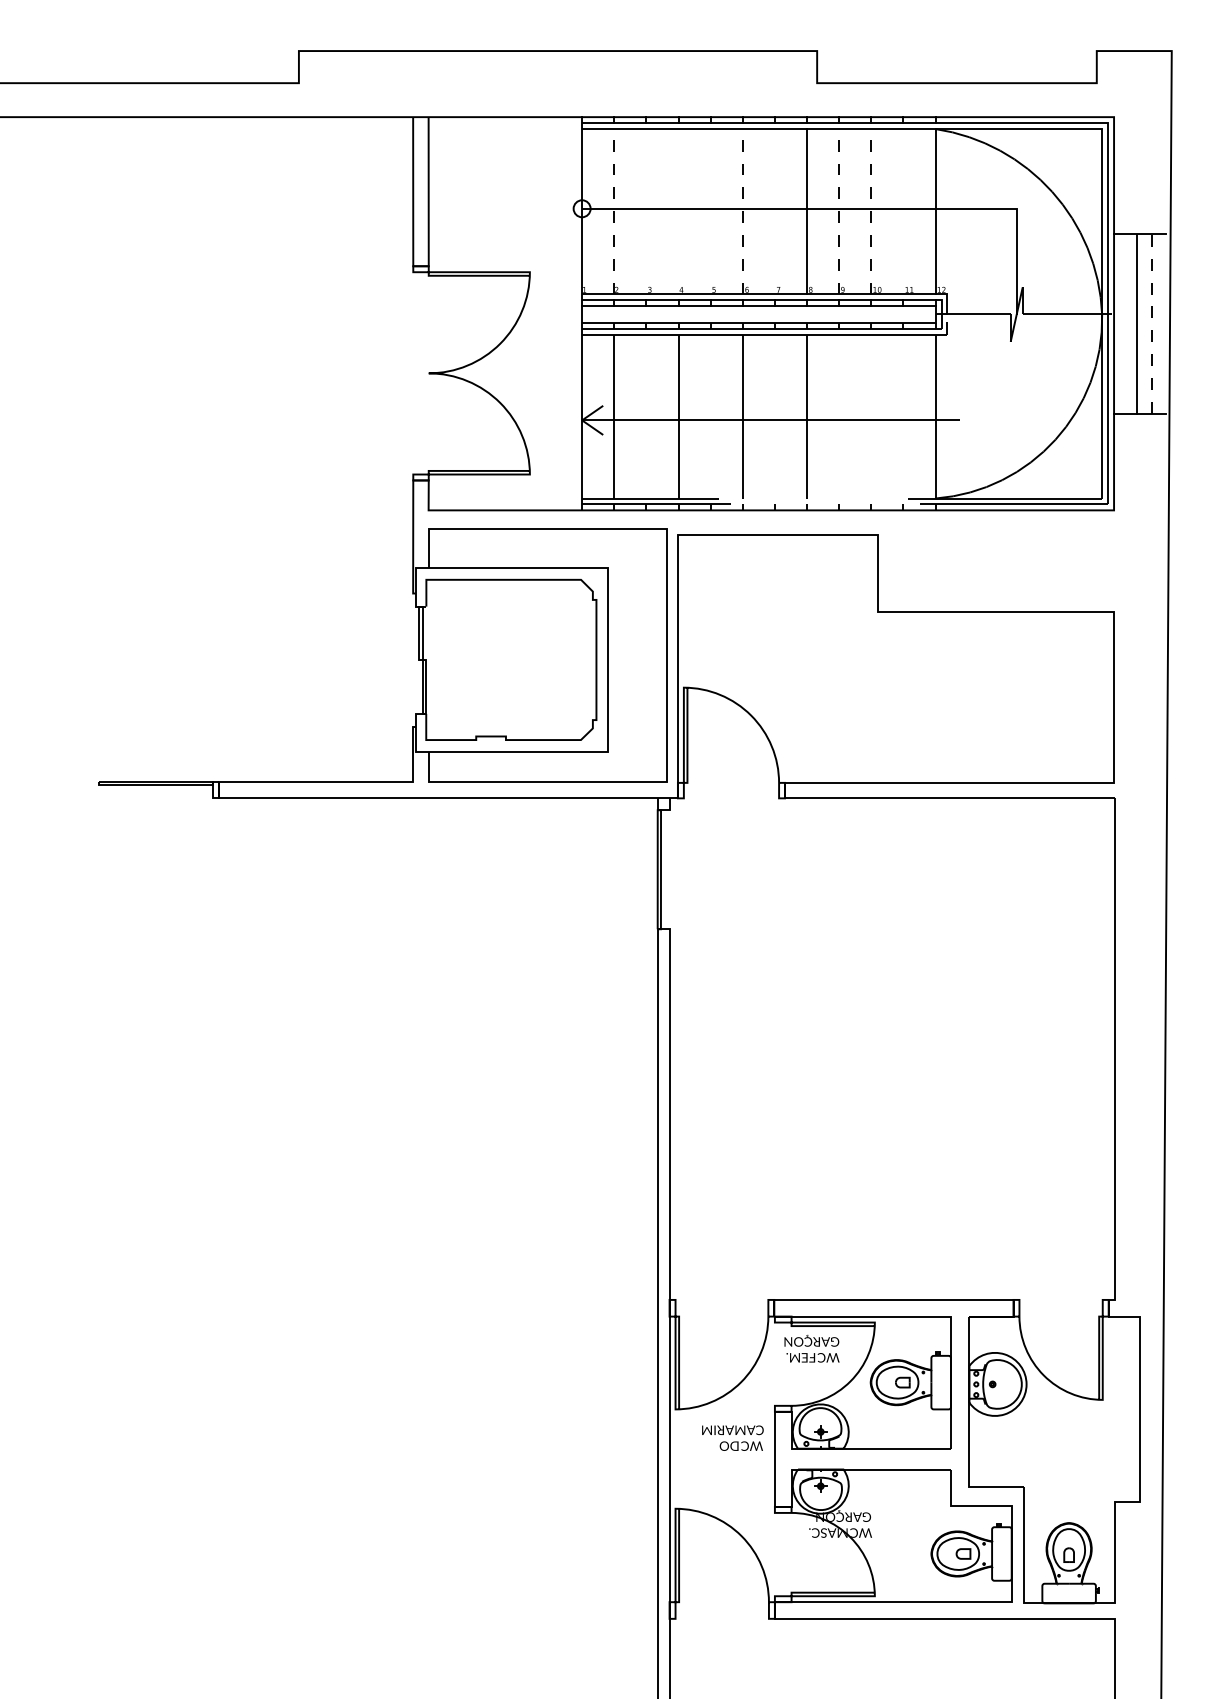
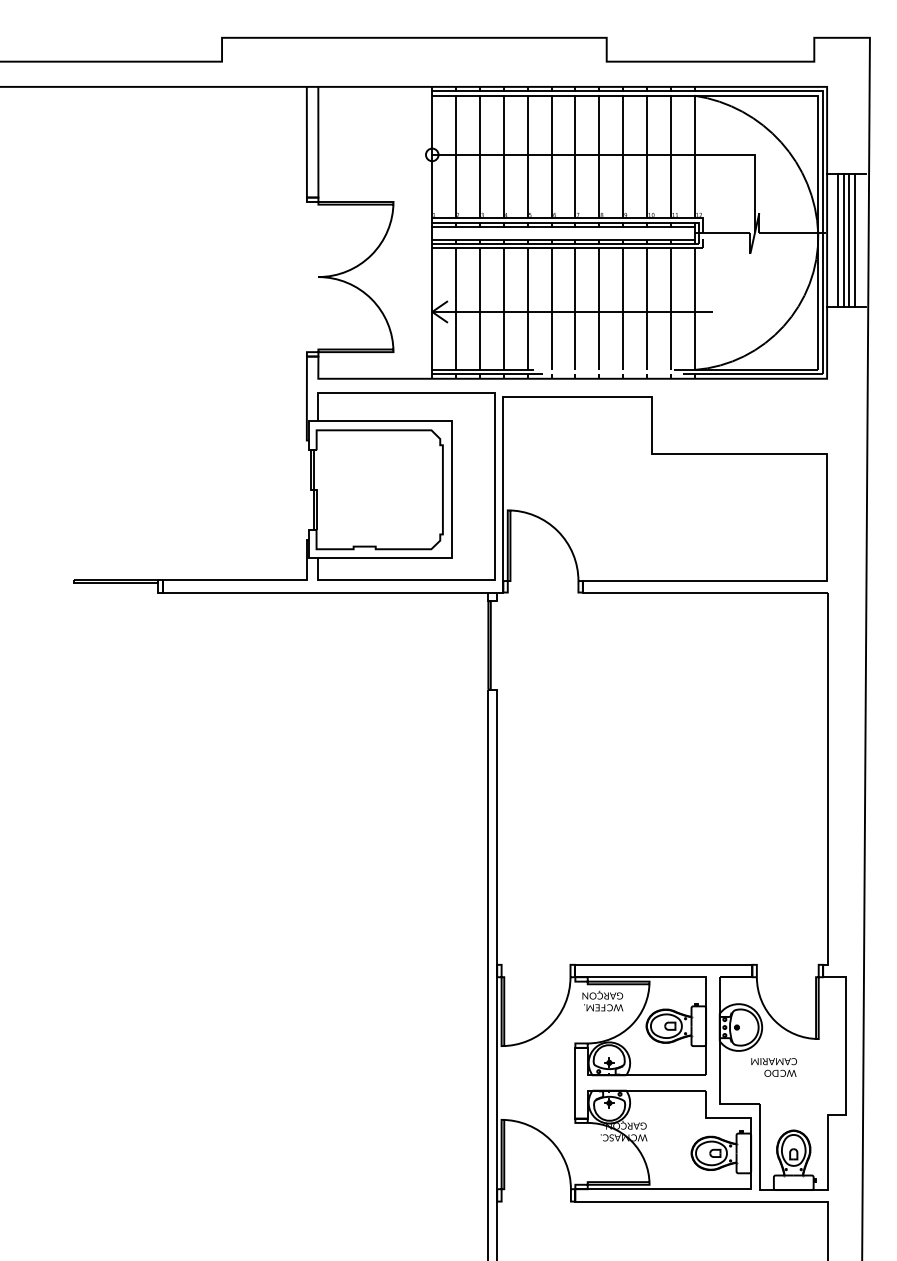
line: (614, 210) -> (456, 156), dashed -> solid
line: (645, 210) -> (479, 156), added
line: (678, 210) -> (503, 156), added
line: (710, 210) -> (527, 156), added
line: (742, 210) -> (551, 156), dashed -> solid
line: (775, 210) -> (575, 156), added
line: (839, 210) -> (623, 156), dashed -> solid
line: (870, 210) -> (646, 156), dashed -> solid
line: (903, 210) -> (670, 156), added
line: (1128, 324) -> (837, 240), added
line: (1142, 324) -> (848, 240), added
line: (1152, 324) -> (855, 240), dashed -> solid
line: (645, 415) -> (479, 308), added
line: (710, 415) -> (527, 308), added
line: (775, 415) -> (575, 308), added
line: (839, 415) -> (623, 308), added
line: (870, 415) -> (646, 308), added
line: (903, 415) -> (670, 308), added
text: (731, 1438) -> (773, 1067), moved

